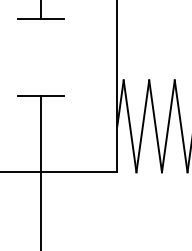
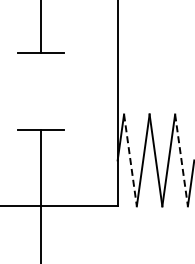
line: (130, 126) -> (130, 160), solid -> dashed
line: (181, 126) -> (181, 160), solid -> dashed

